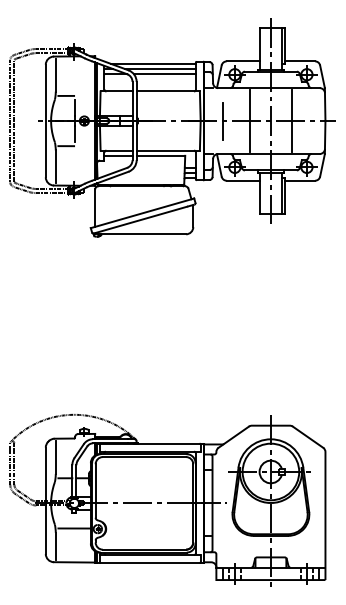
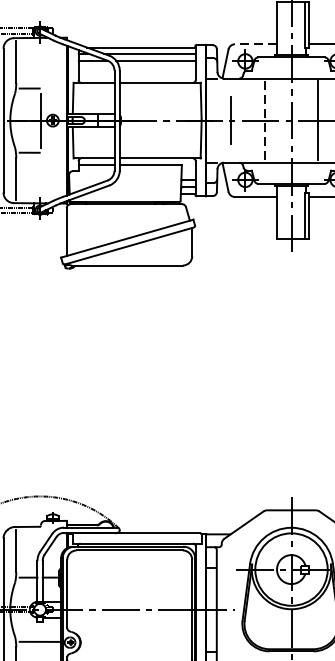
line: (243, 61) -> (256, 44), solid -> dashed
line: (250, 121) -> (265, 121), solid -> dashed

